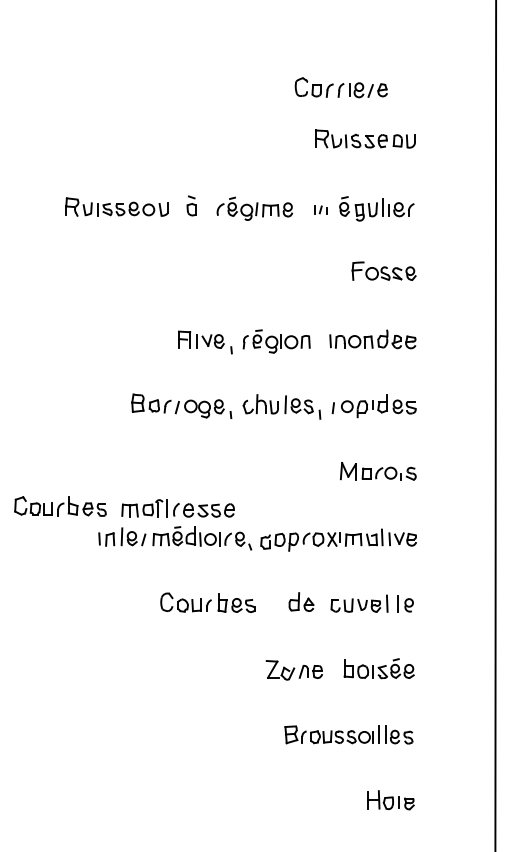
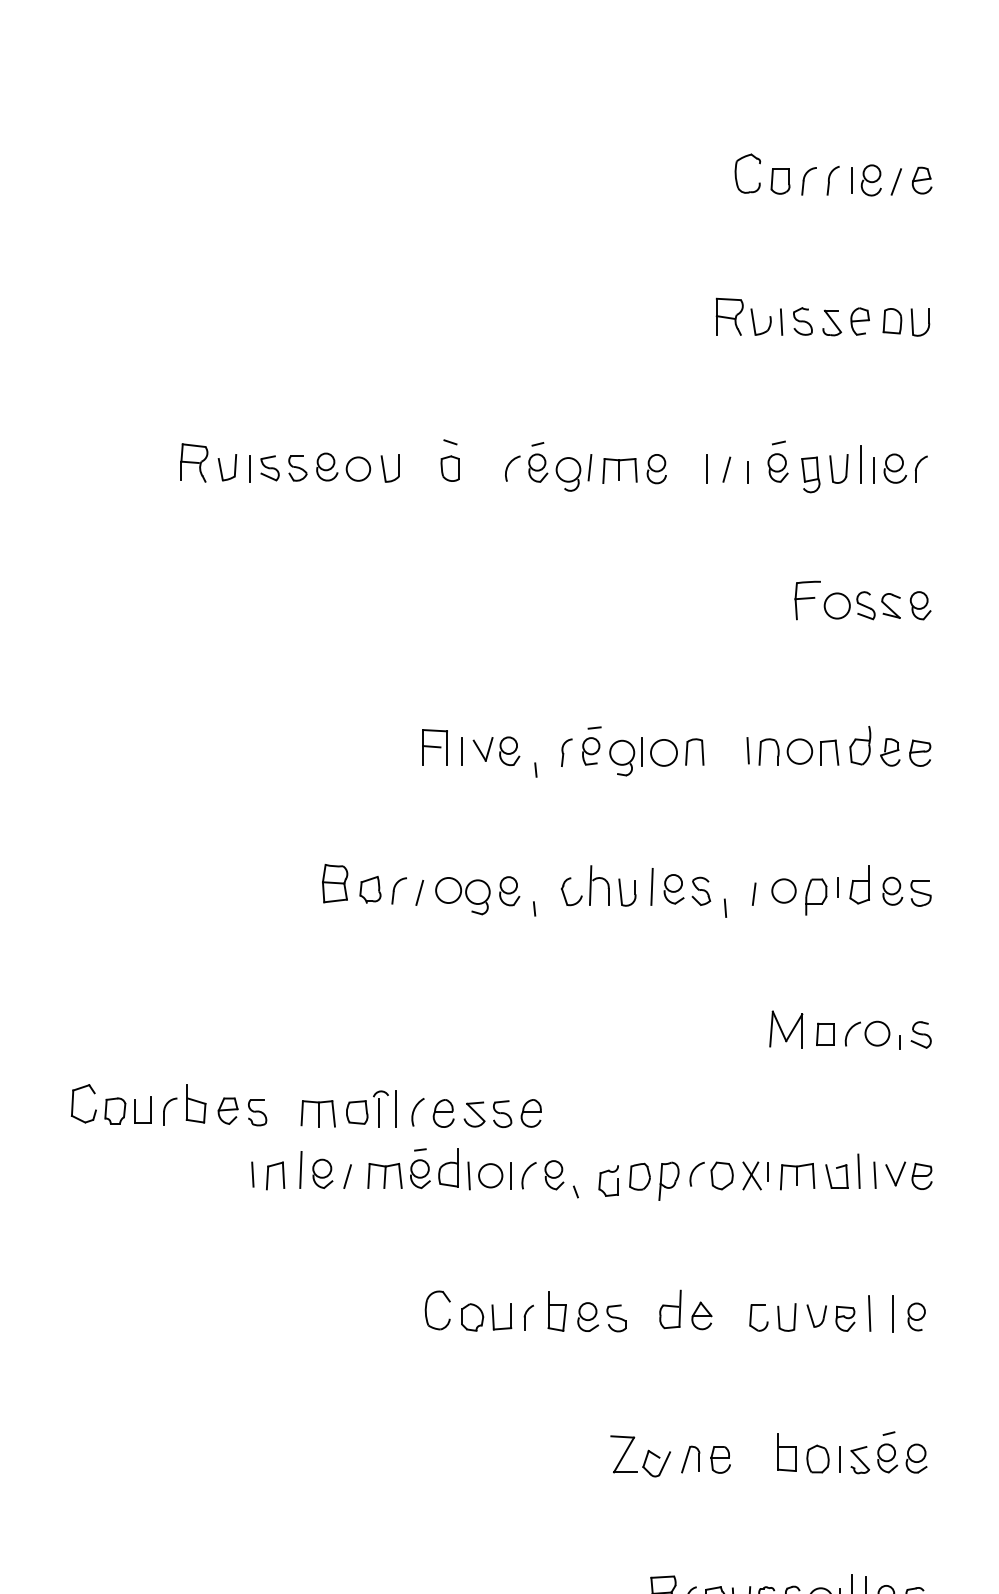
part: (340, 87) -> (831, 174), moved
part: (320, 209) -> (726, 468), size x1.67
part: (207, 602) -> (524, 1310), moved

